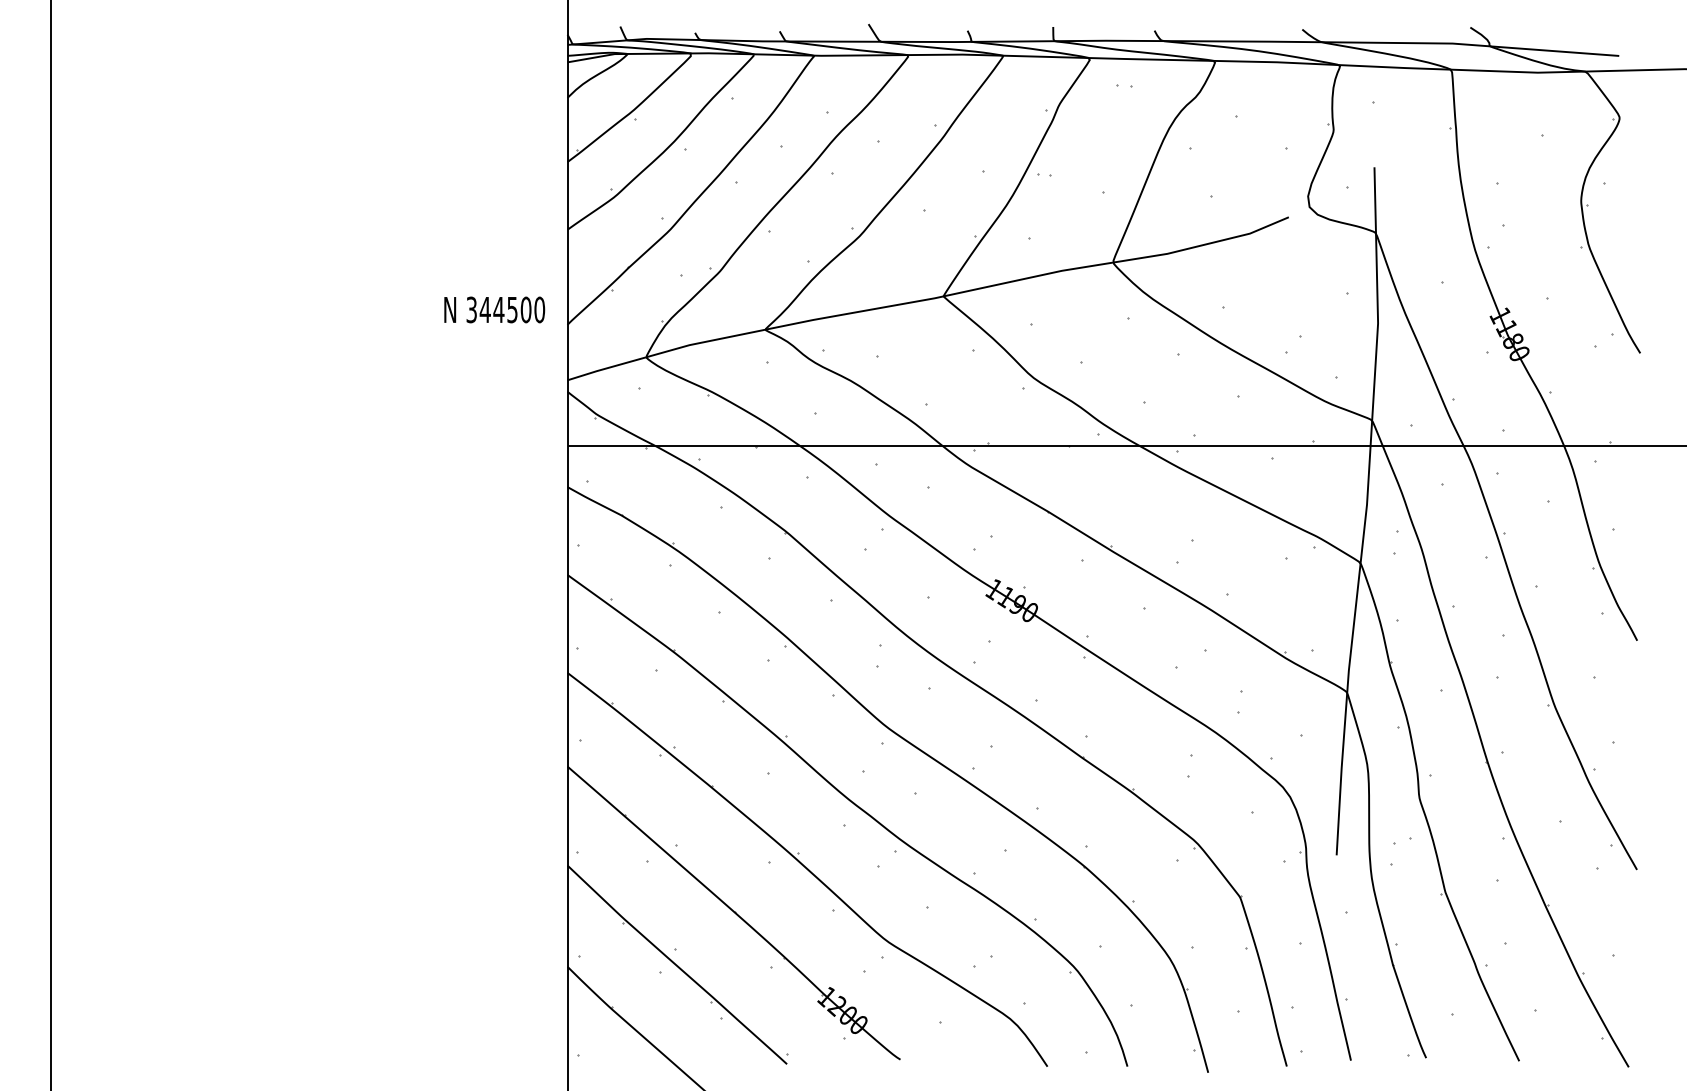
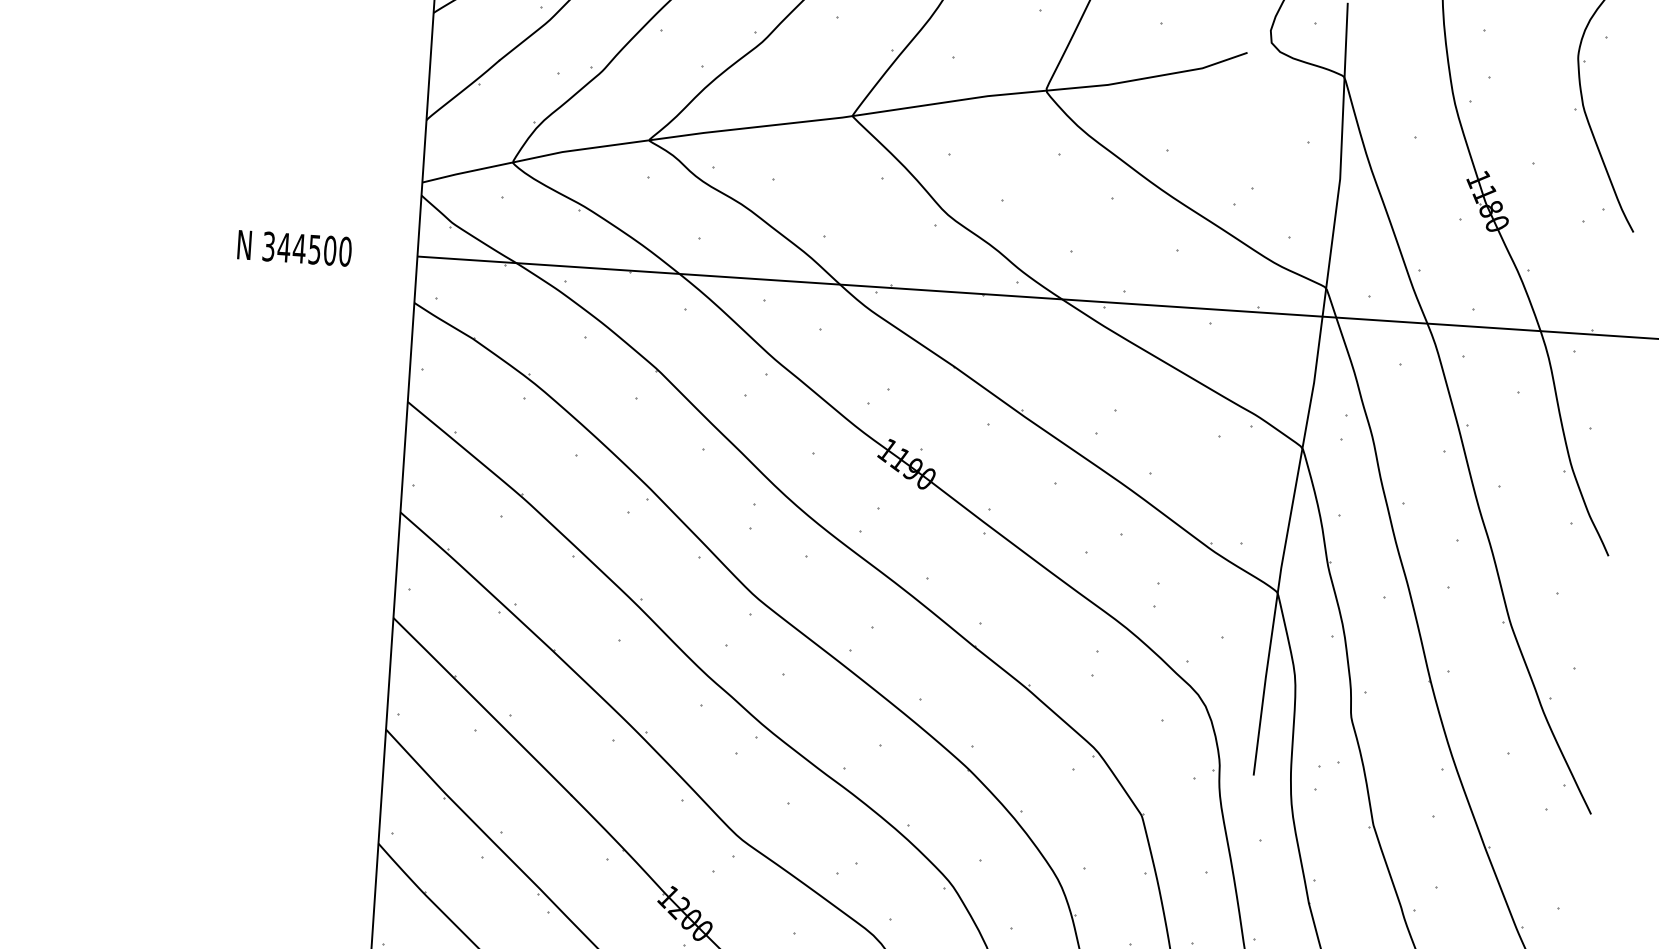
text: (494, 309) -> (294, 247), moved

